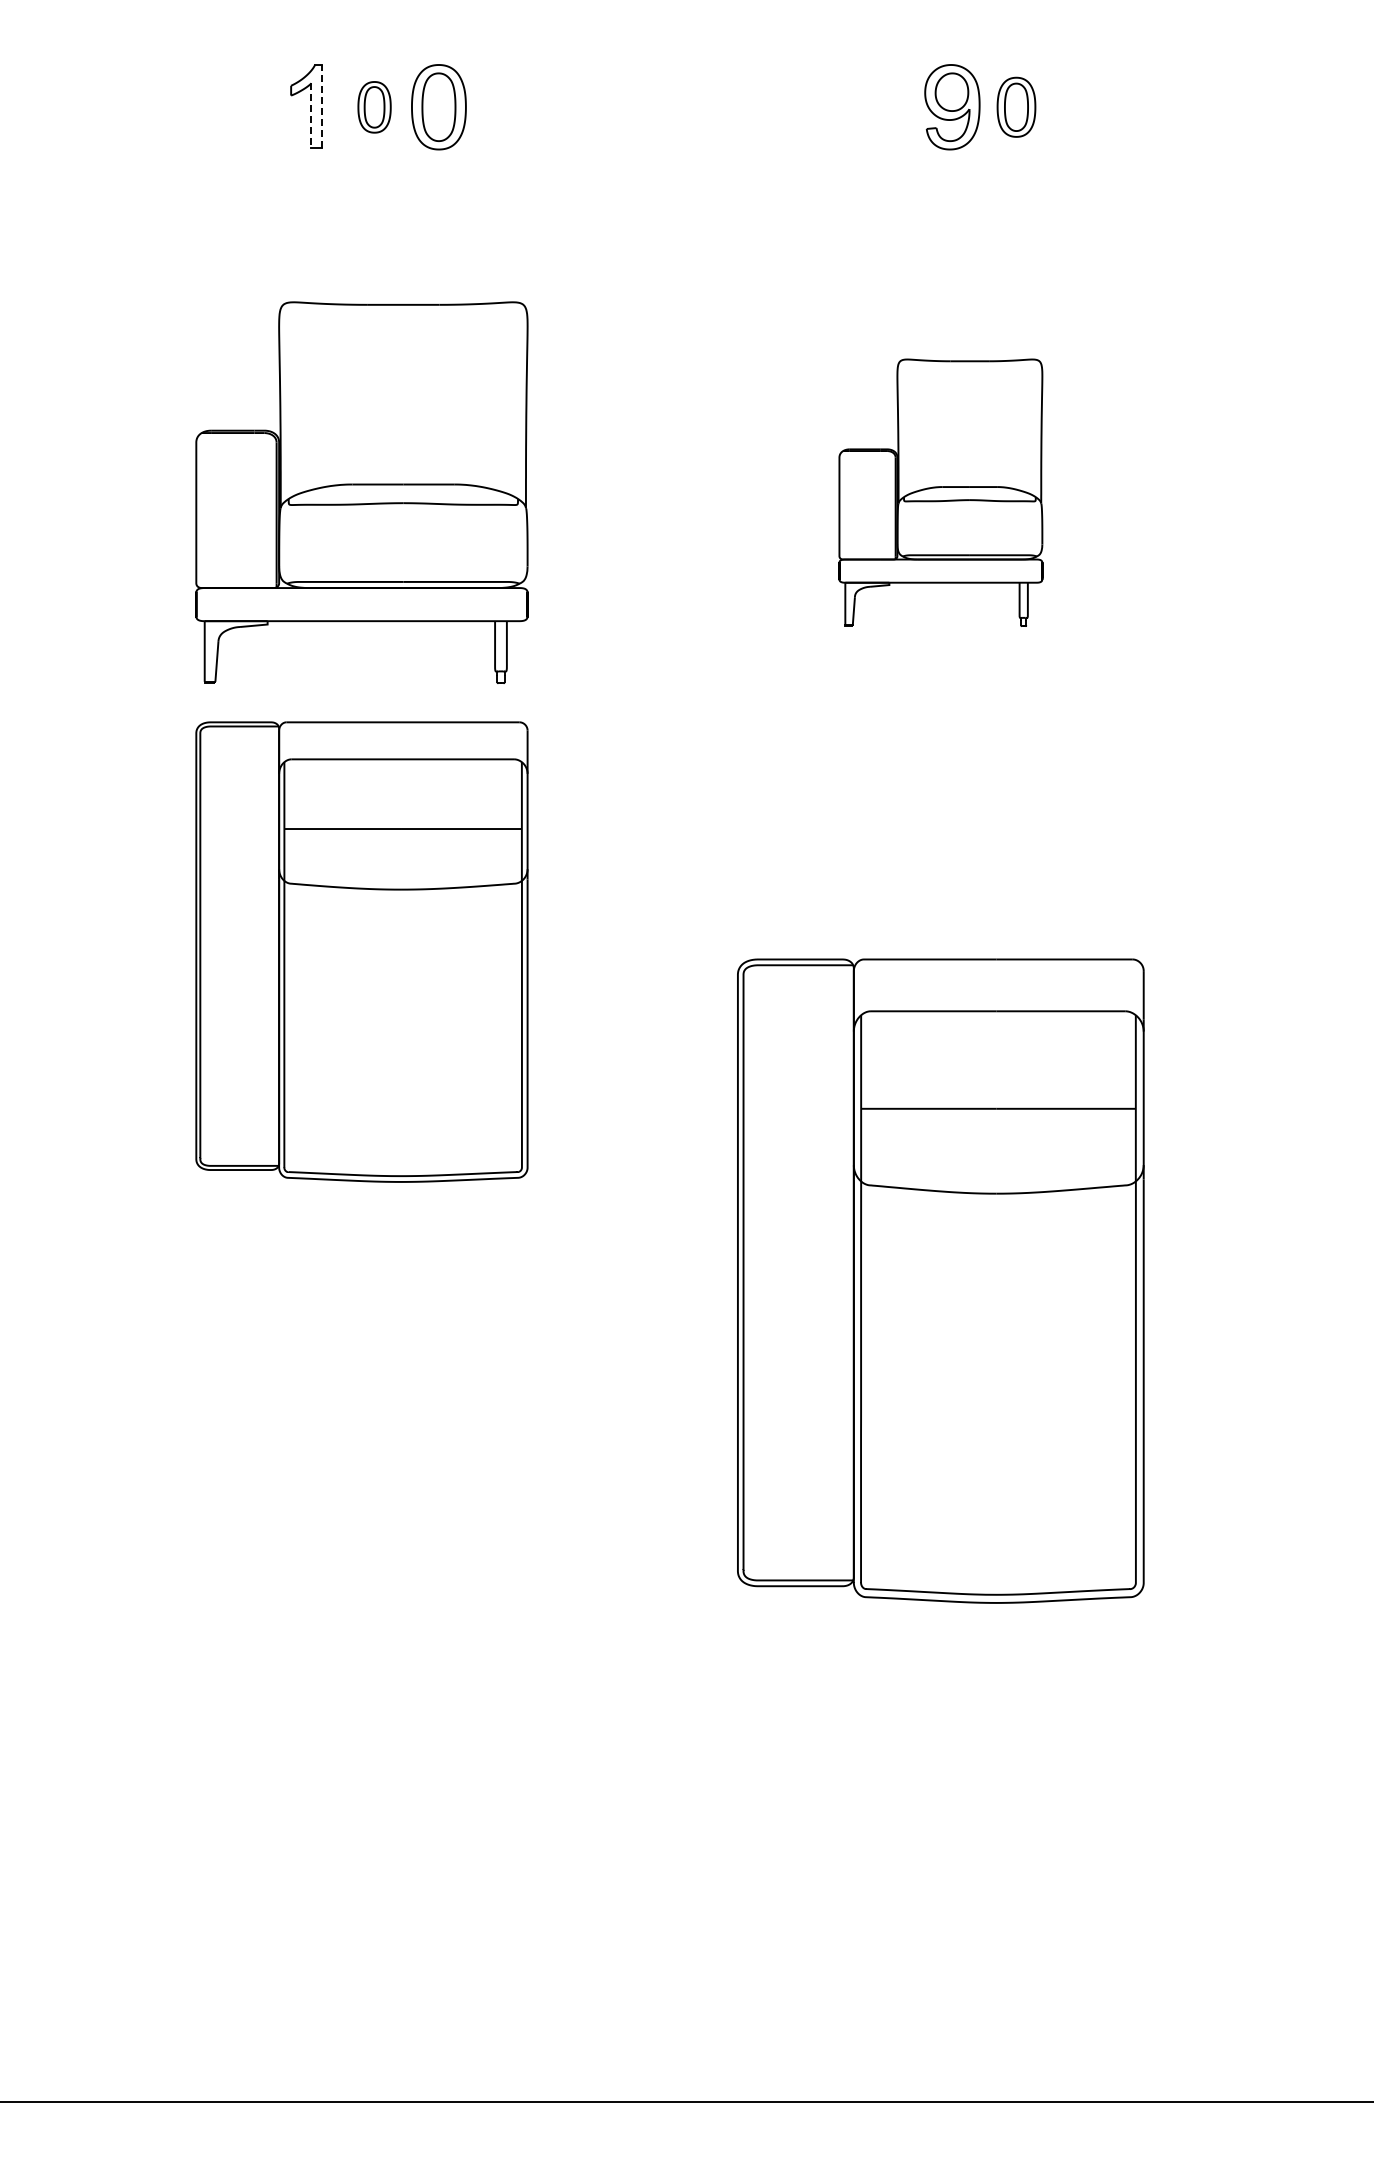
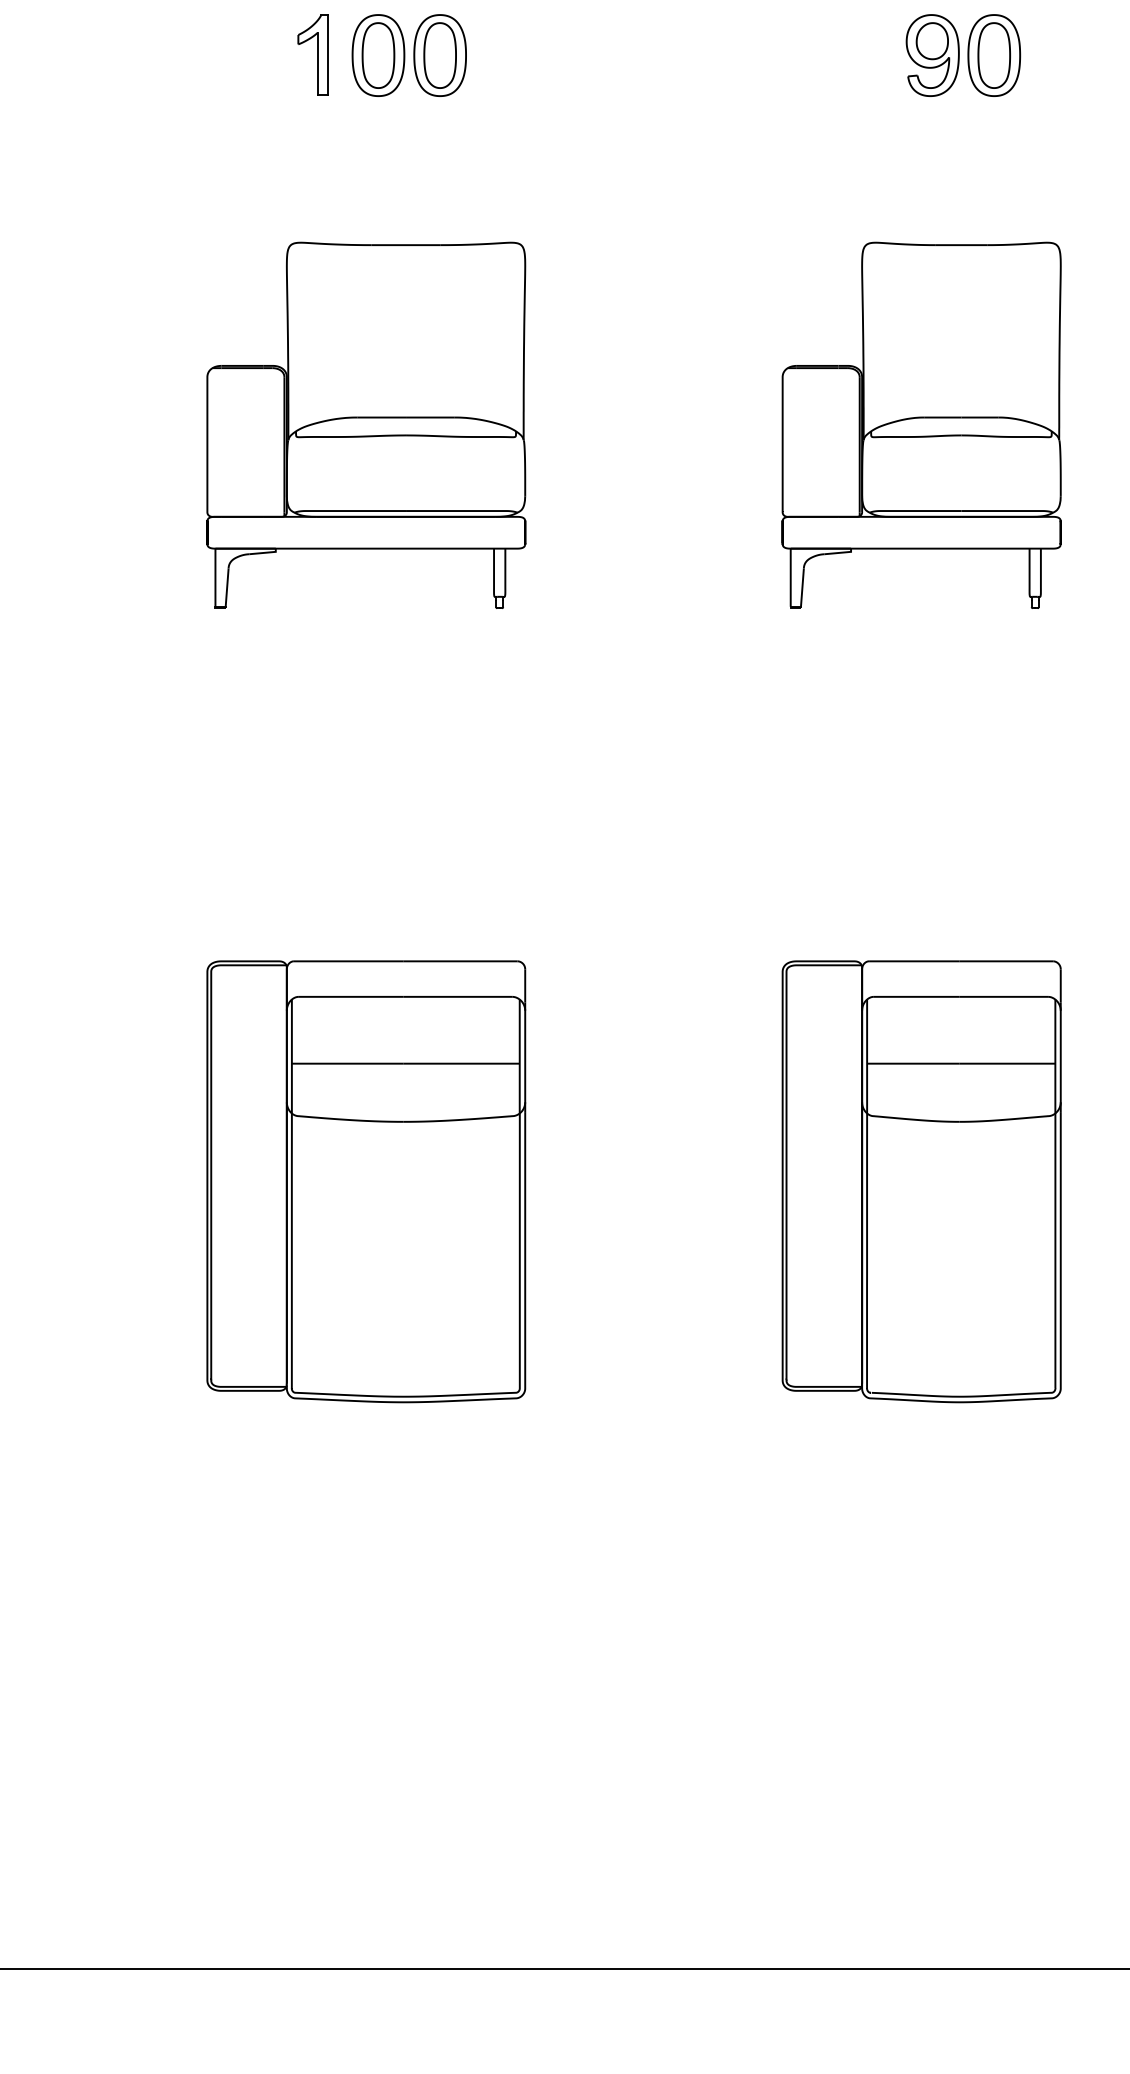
line: (321, 106) -> (327, 54), dashed -> solid
part: (374, 107) -> (378, 55), size x1.67
part: (1016, 107) -> (994, 55), size x1.43
line: (311, 116) -> (317, 64), dashed -> solid
part: (940, 492) -> (921, 425), size x1.43
part: (361, 951) -> (365, 1181), moved
part: (940, 1280) -> (921, 1181), size x0.71

